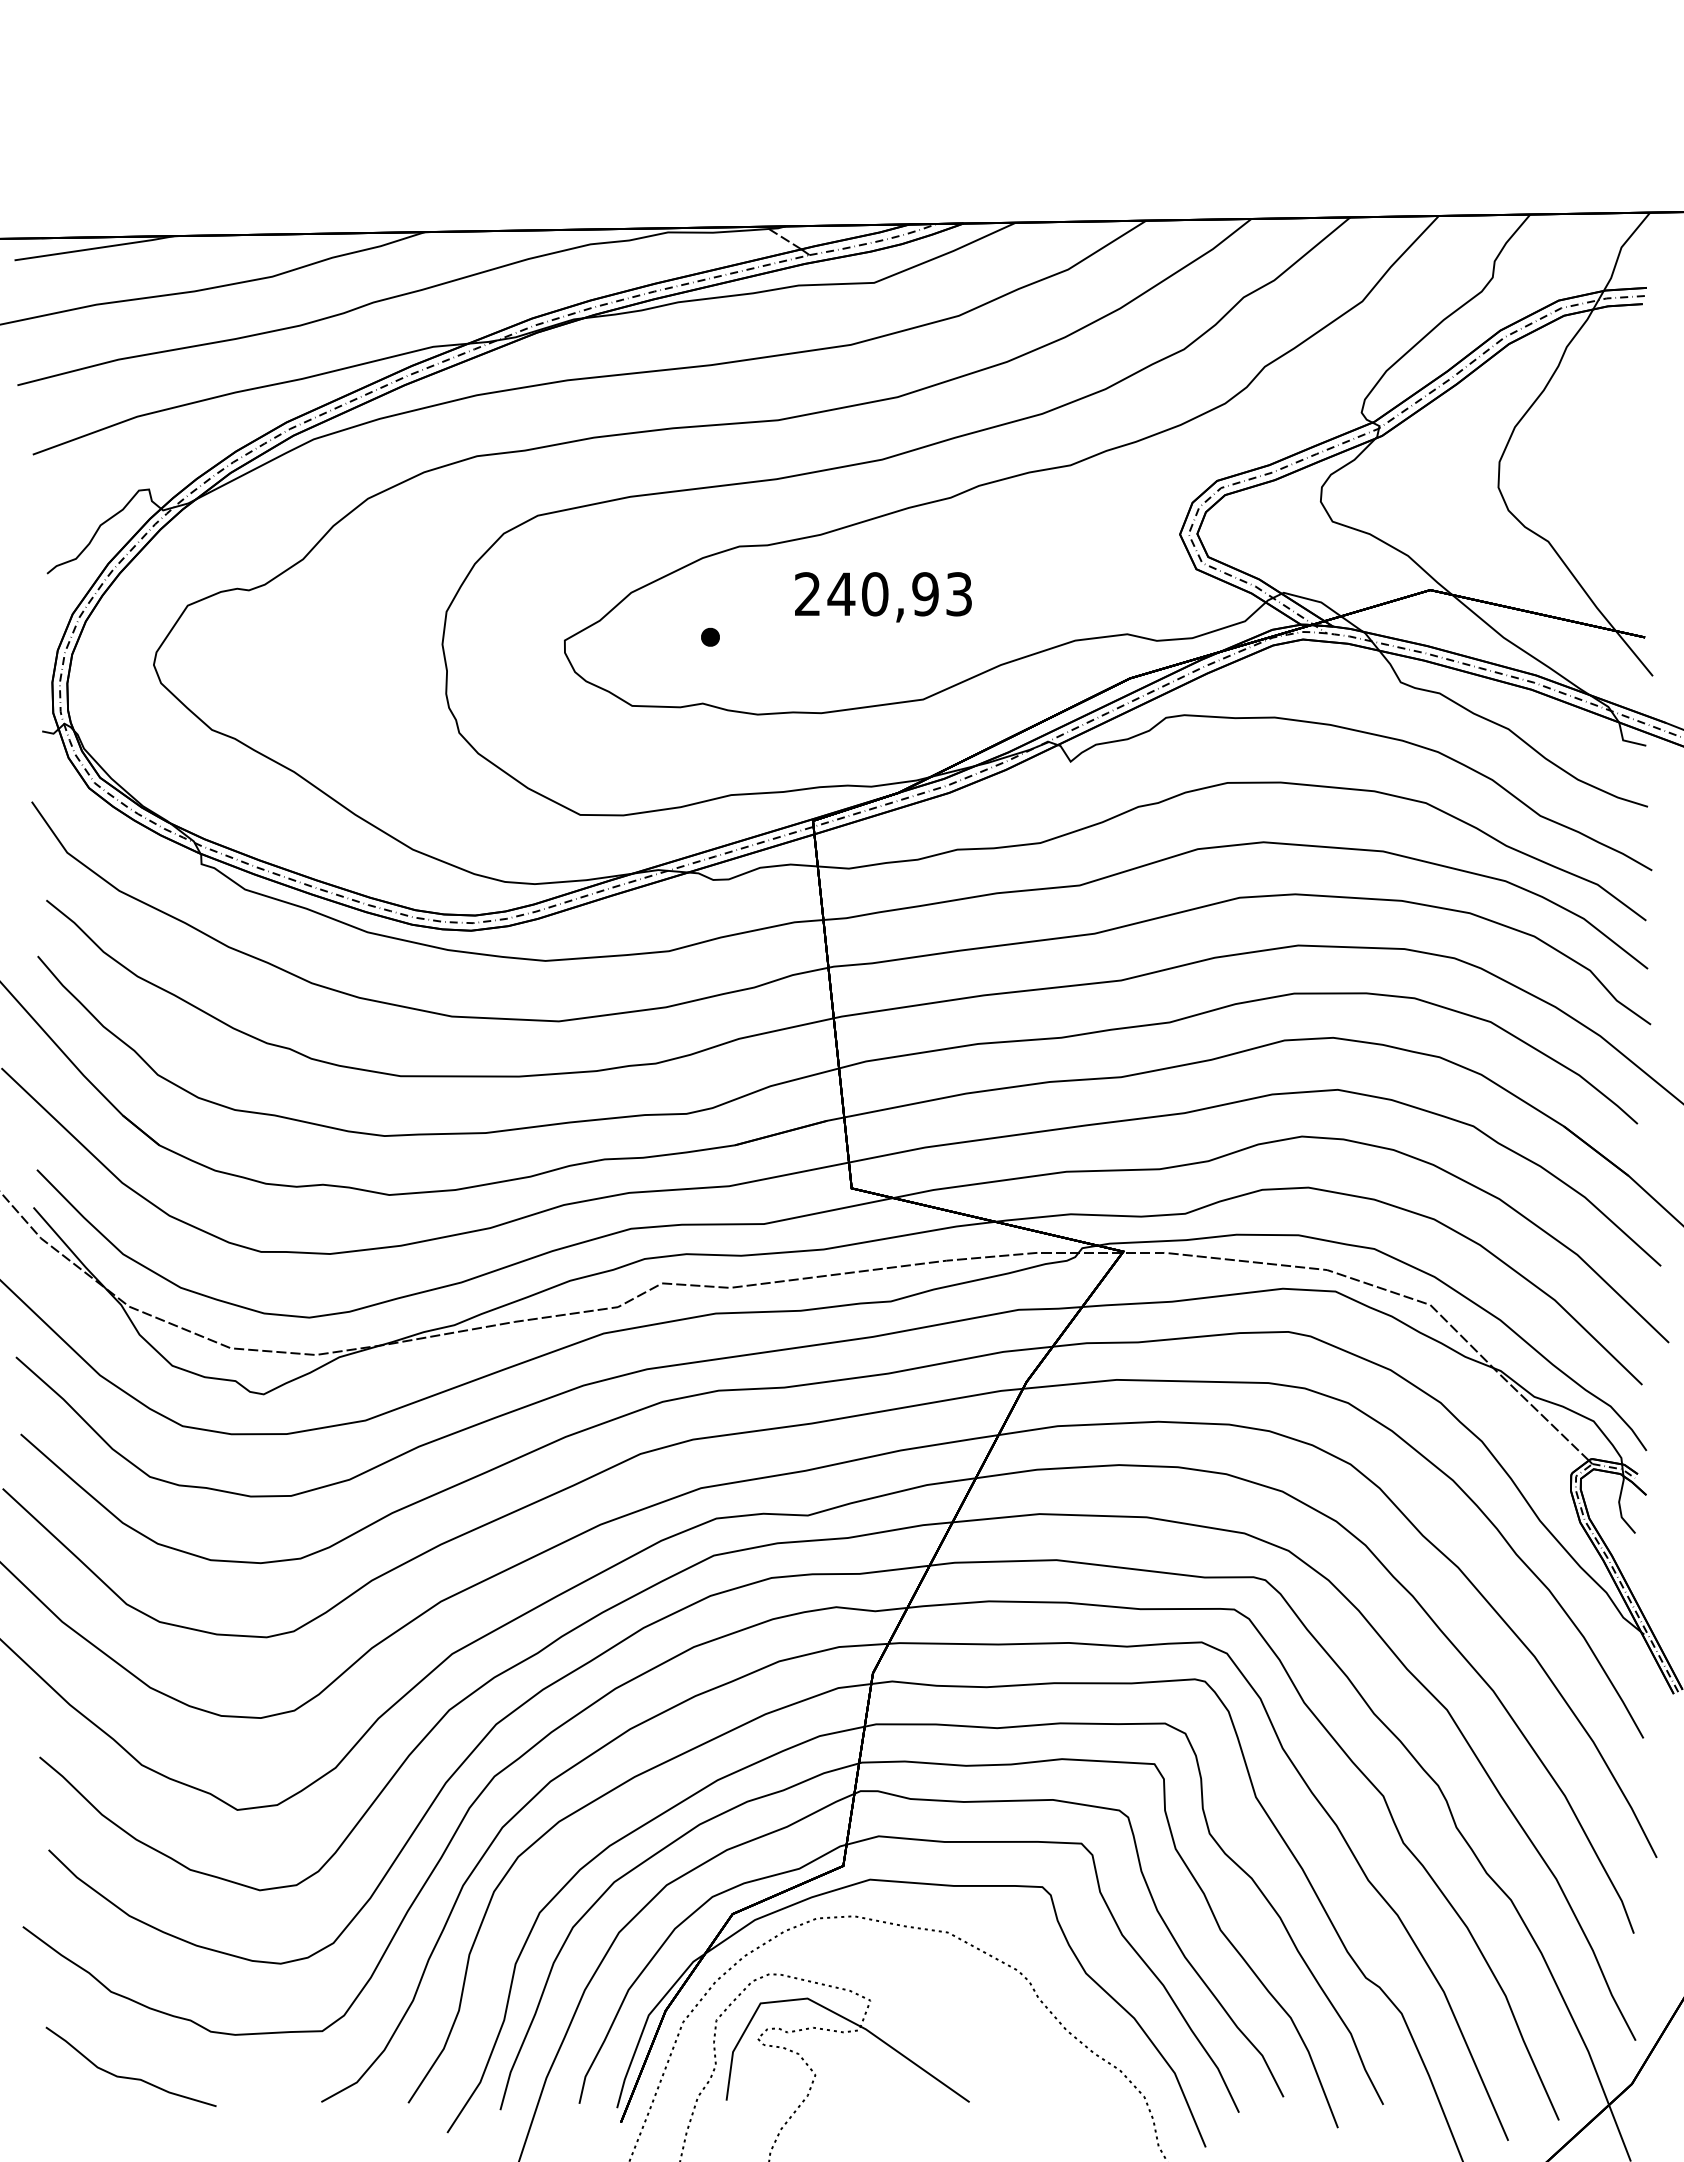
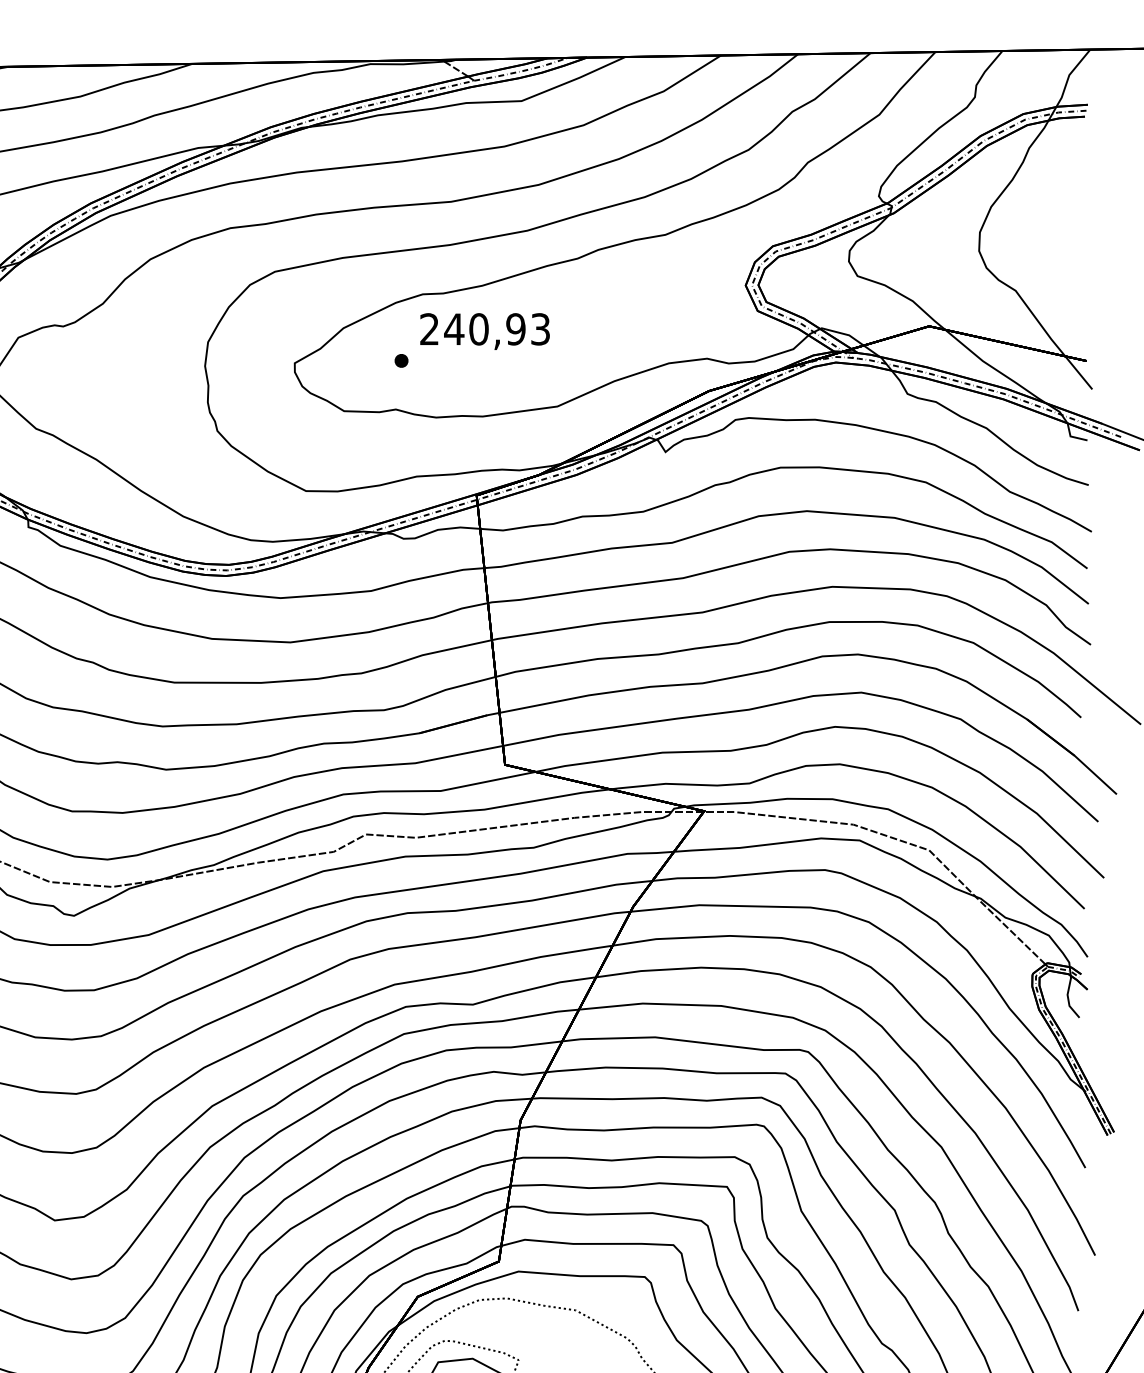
text: (883, 597) -> (485, 331), moved

